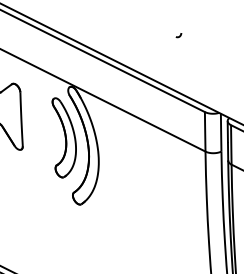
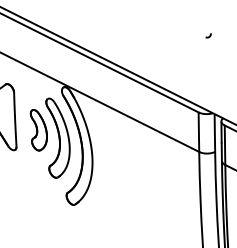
curve: (179, 35) -> (209, 35), moved
part: (45, 129) -> (39, 129), added

